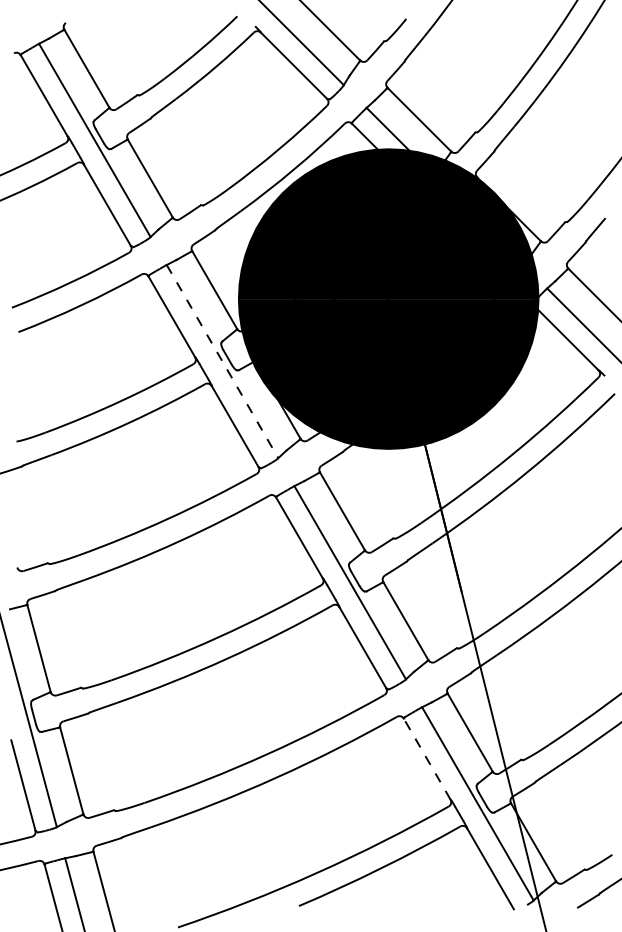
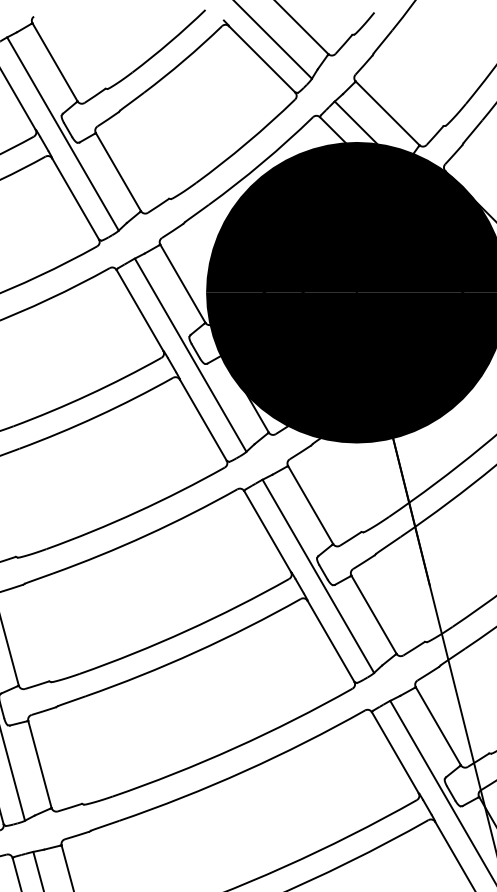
line: (222, 361) -> (190, 355), dashed -> solid
line: (427, 759) -> (395, 753), dashed -> solid

